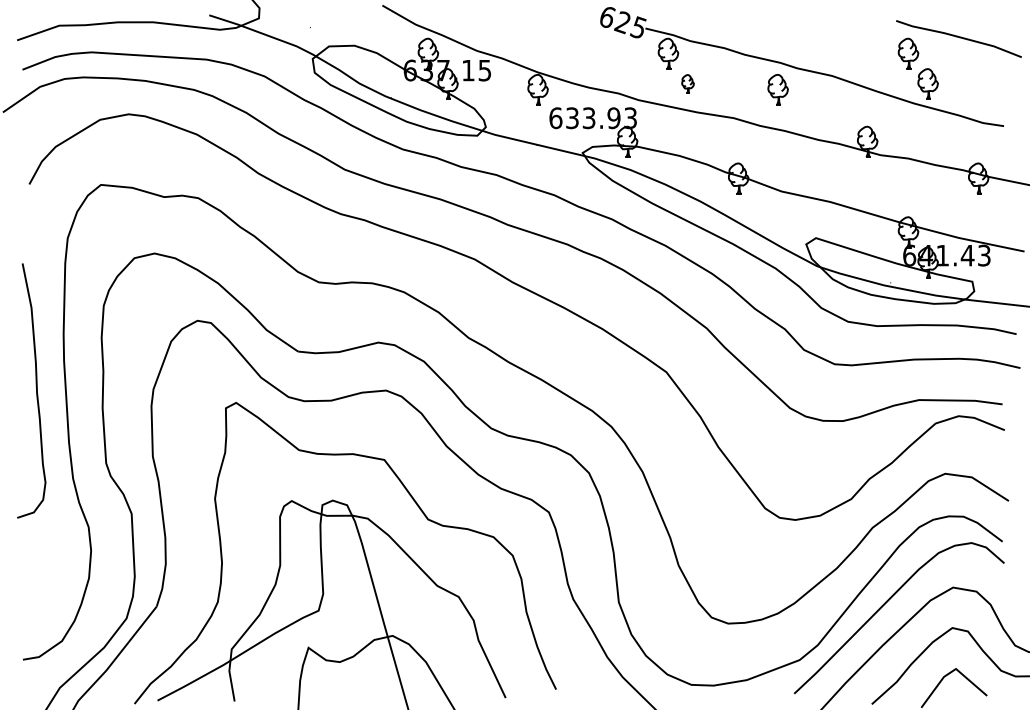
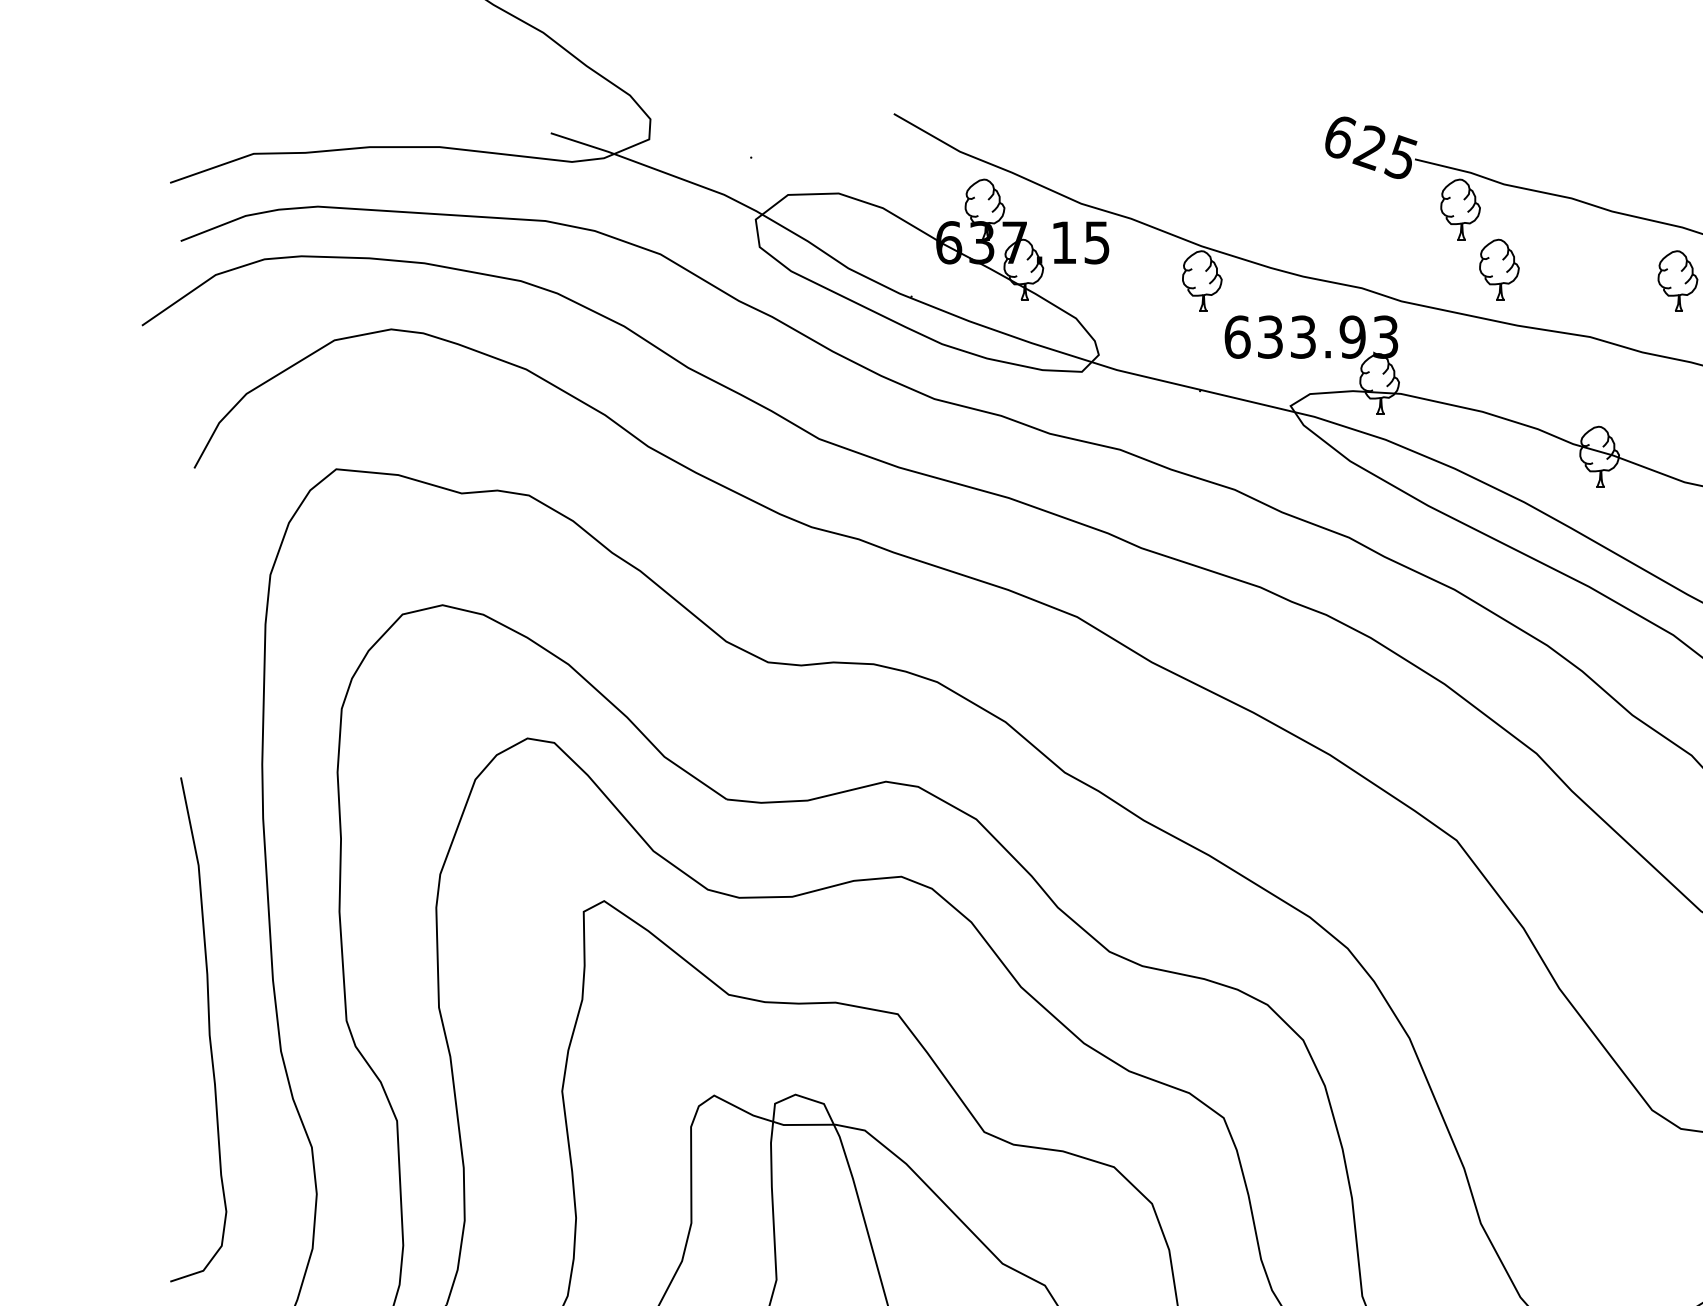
part: (687, 83) -> (1498, 268), size x1.67
curve: (36, 390) -> (208, 1029), moved

